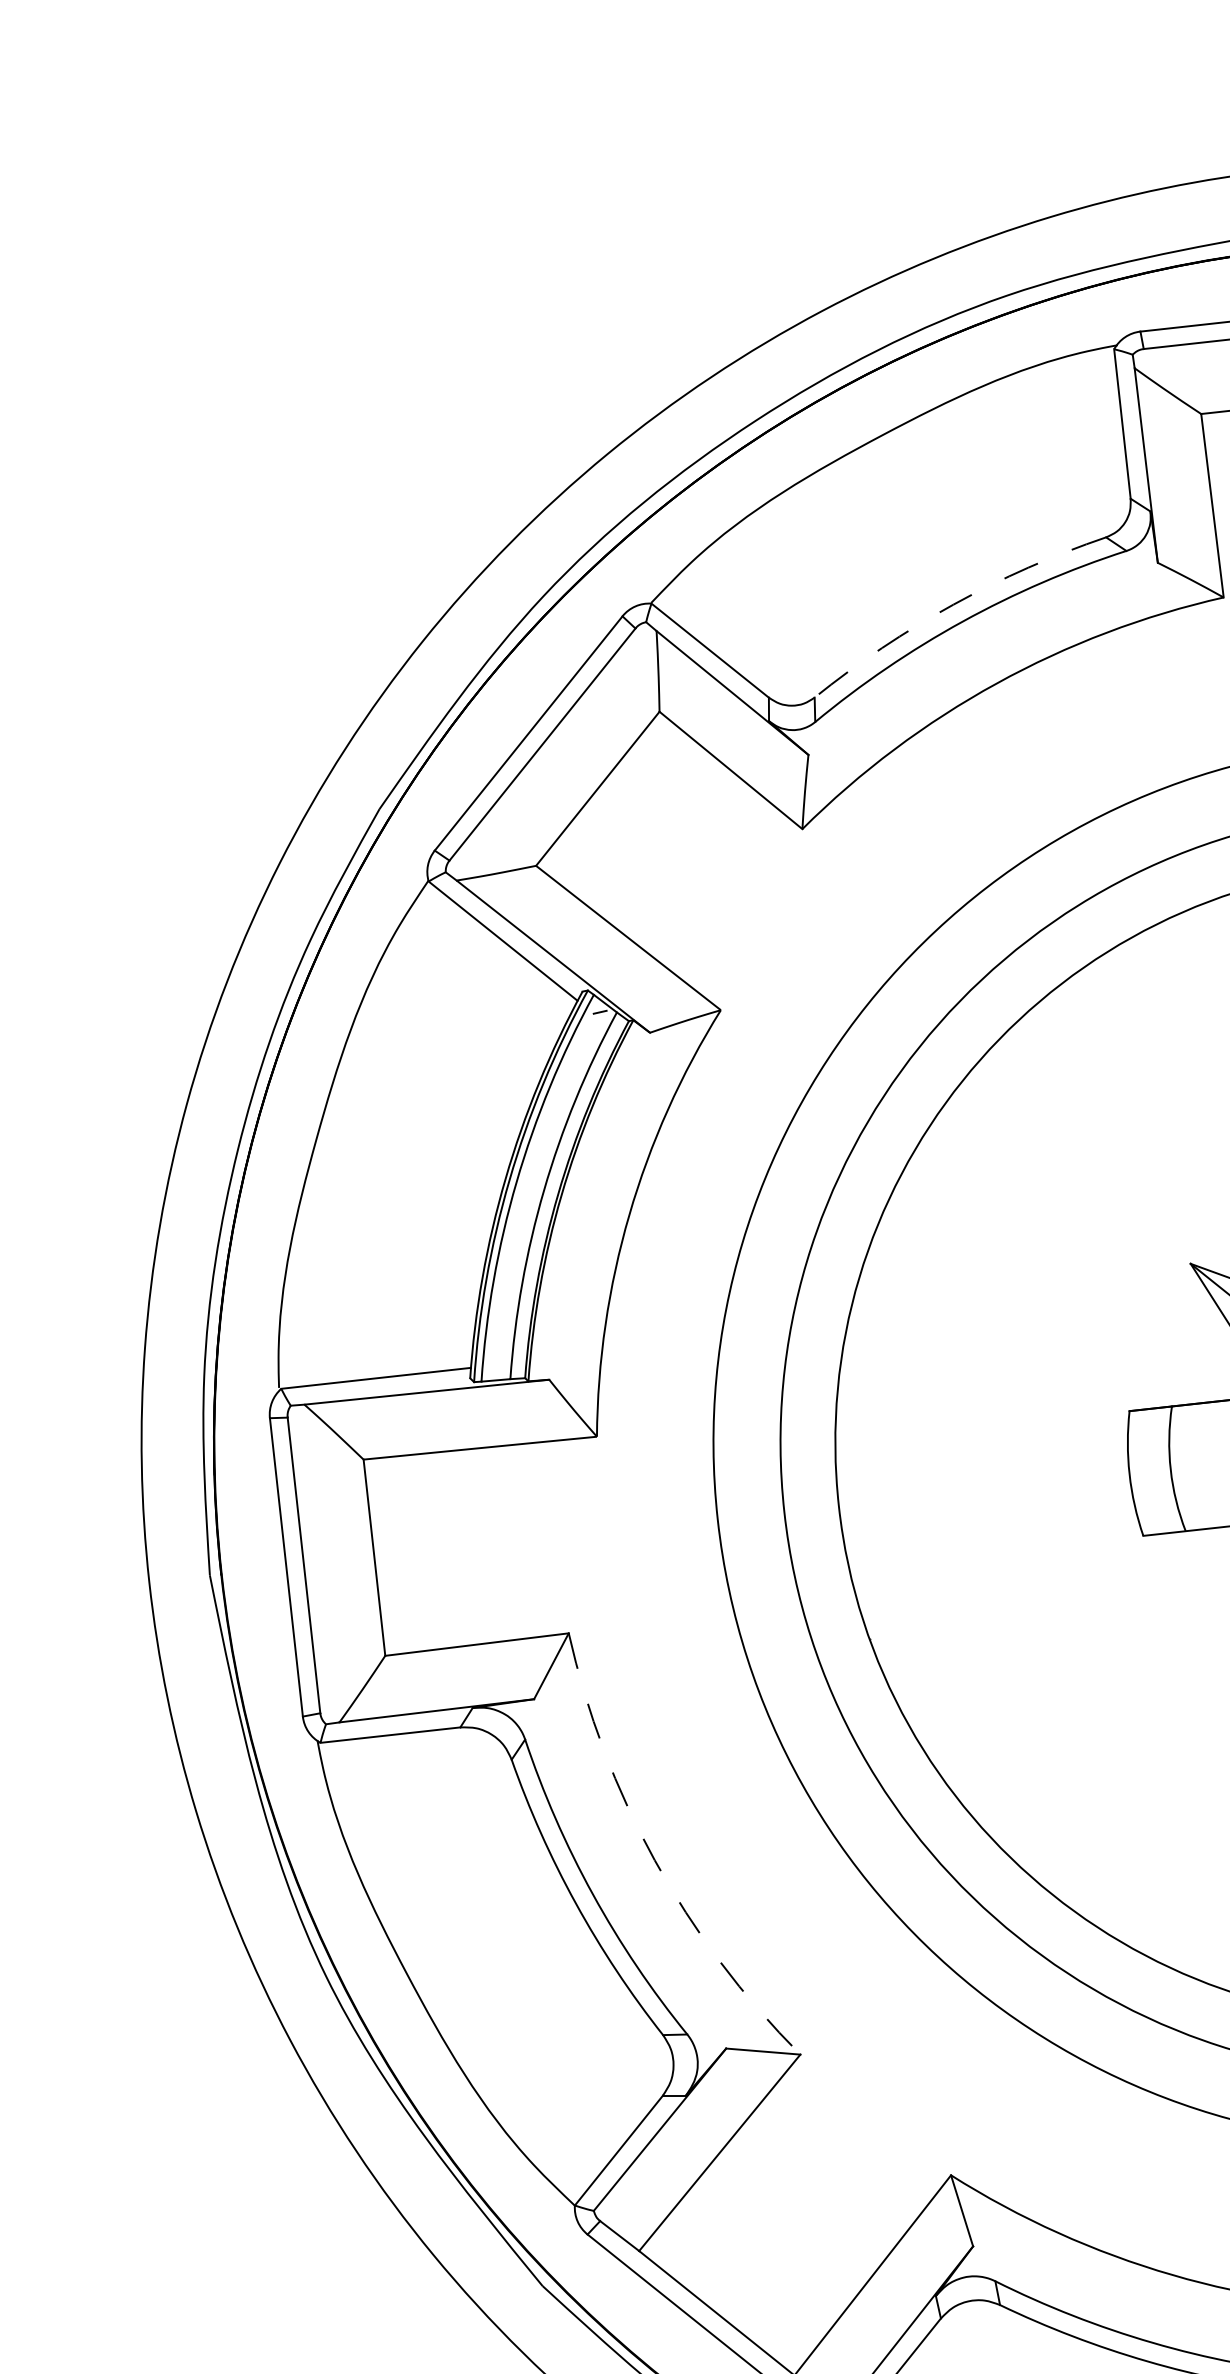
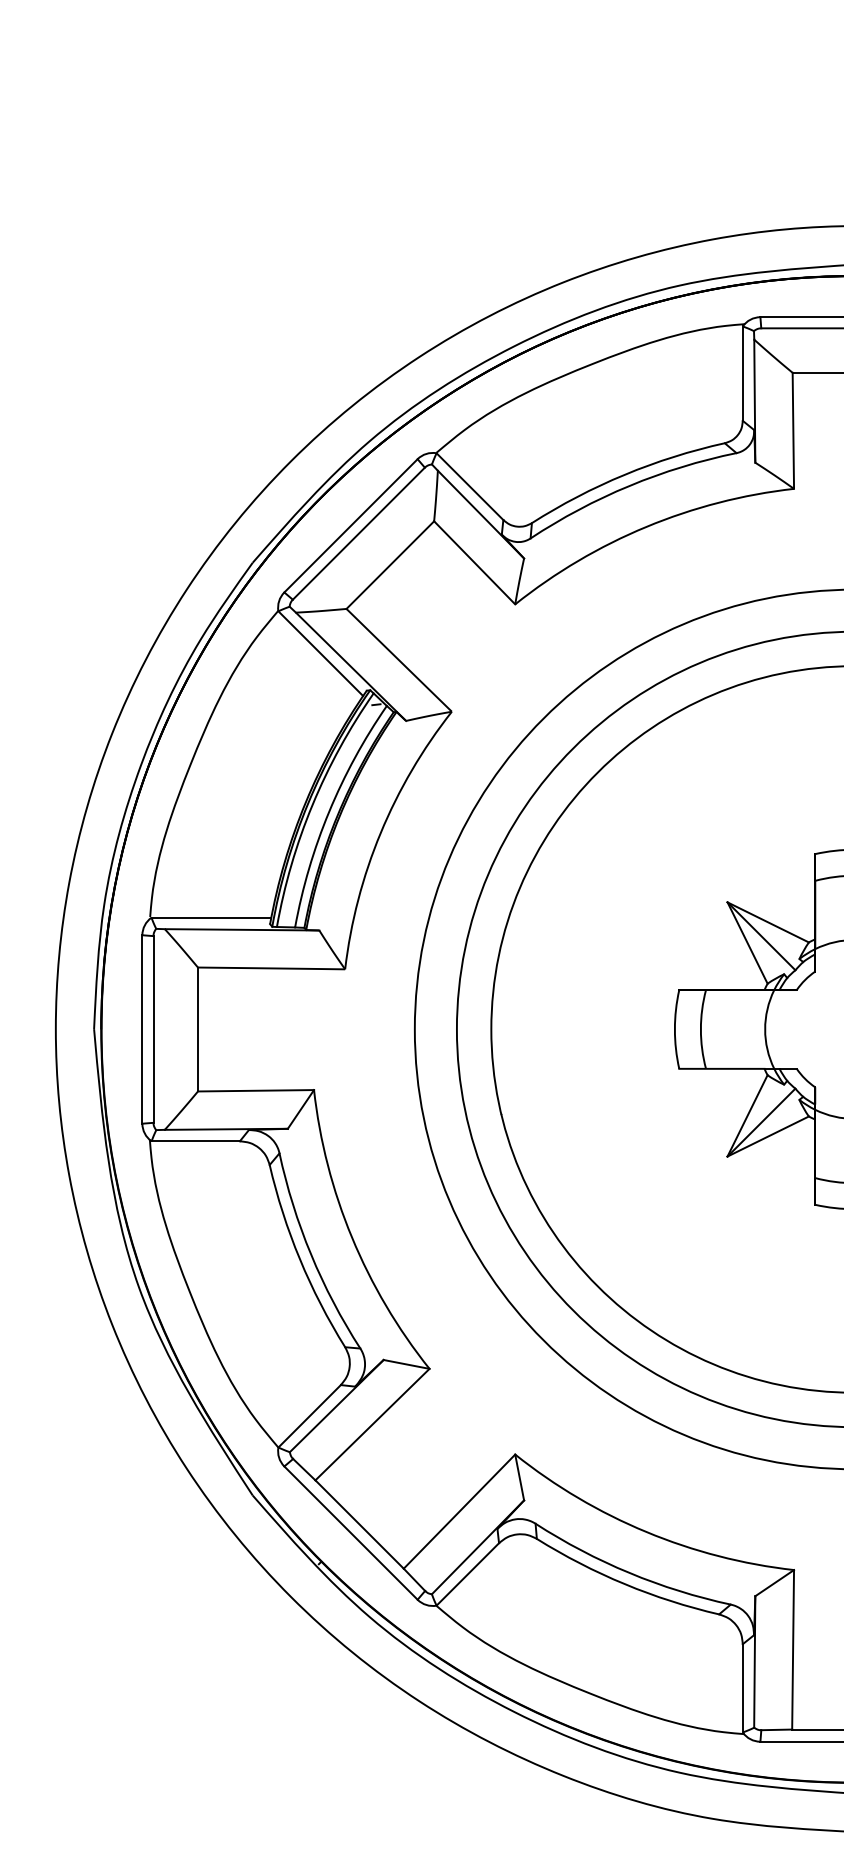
arc: (952, 604) -> (624, 474), dashed -> solid
arc: (655, 1860) -> (352, 1237), dashed -> solid

